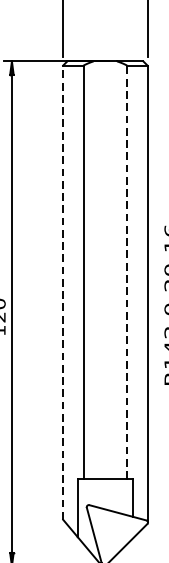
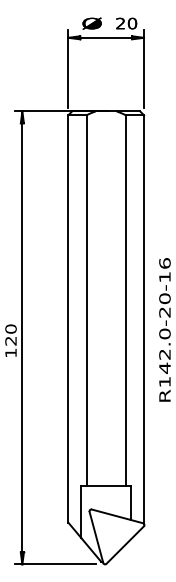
line: (126, 272) -> (125, 300), dashed -> solid
line: (63, 292) -> (68, 318), dashed -> solid

